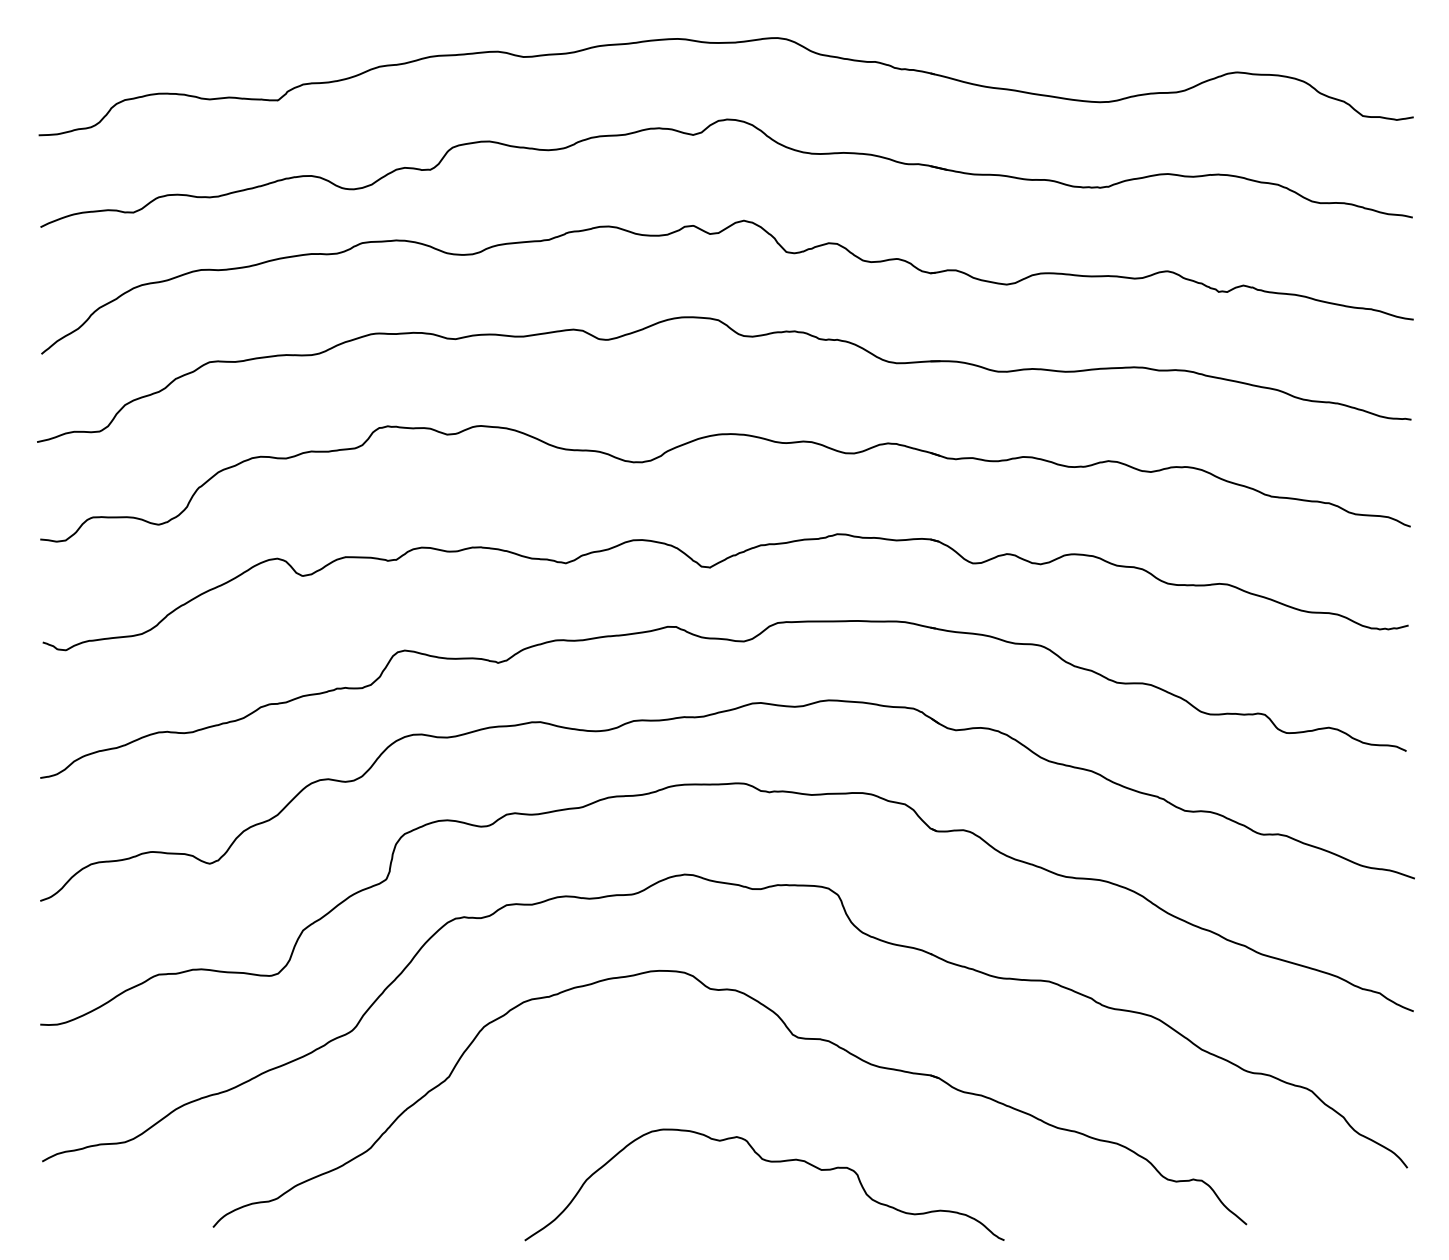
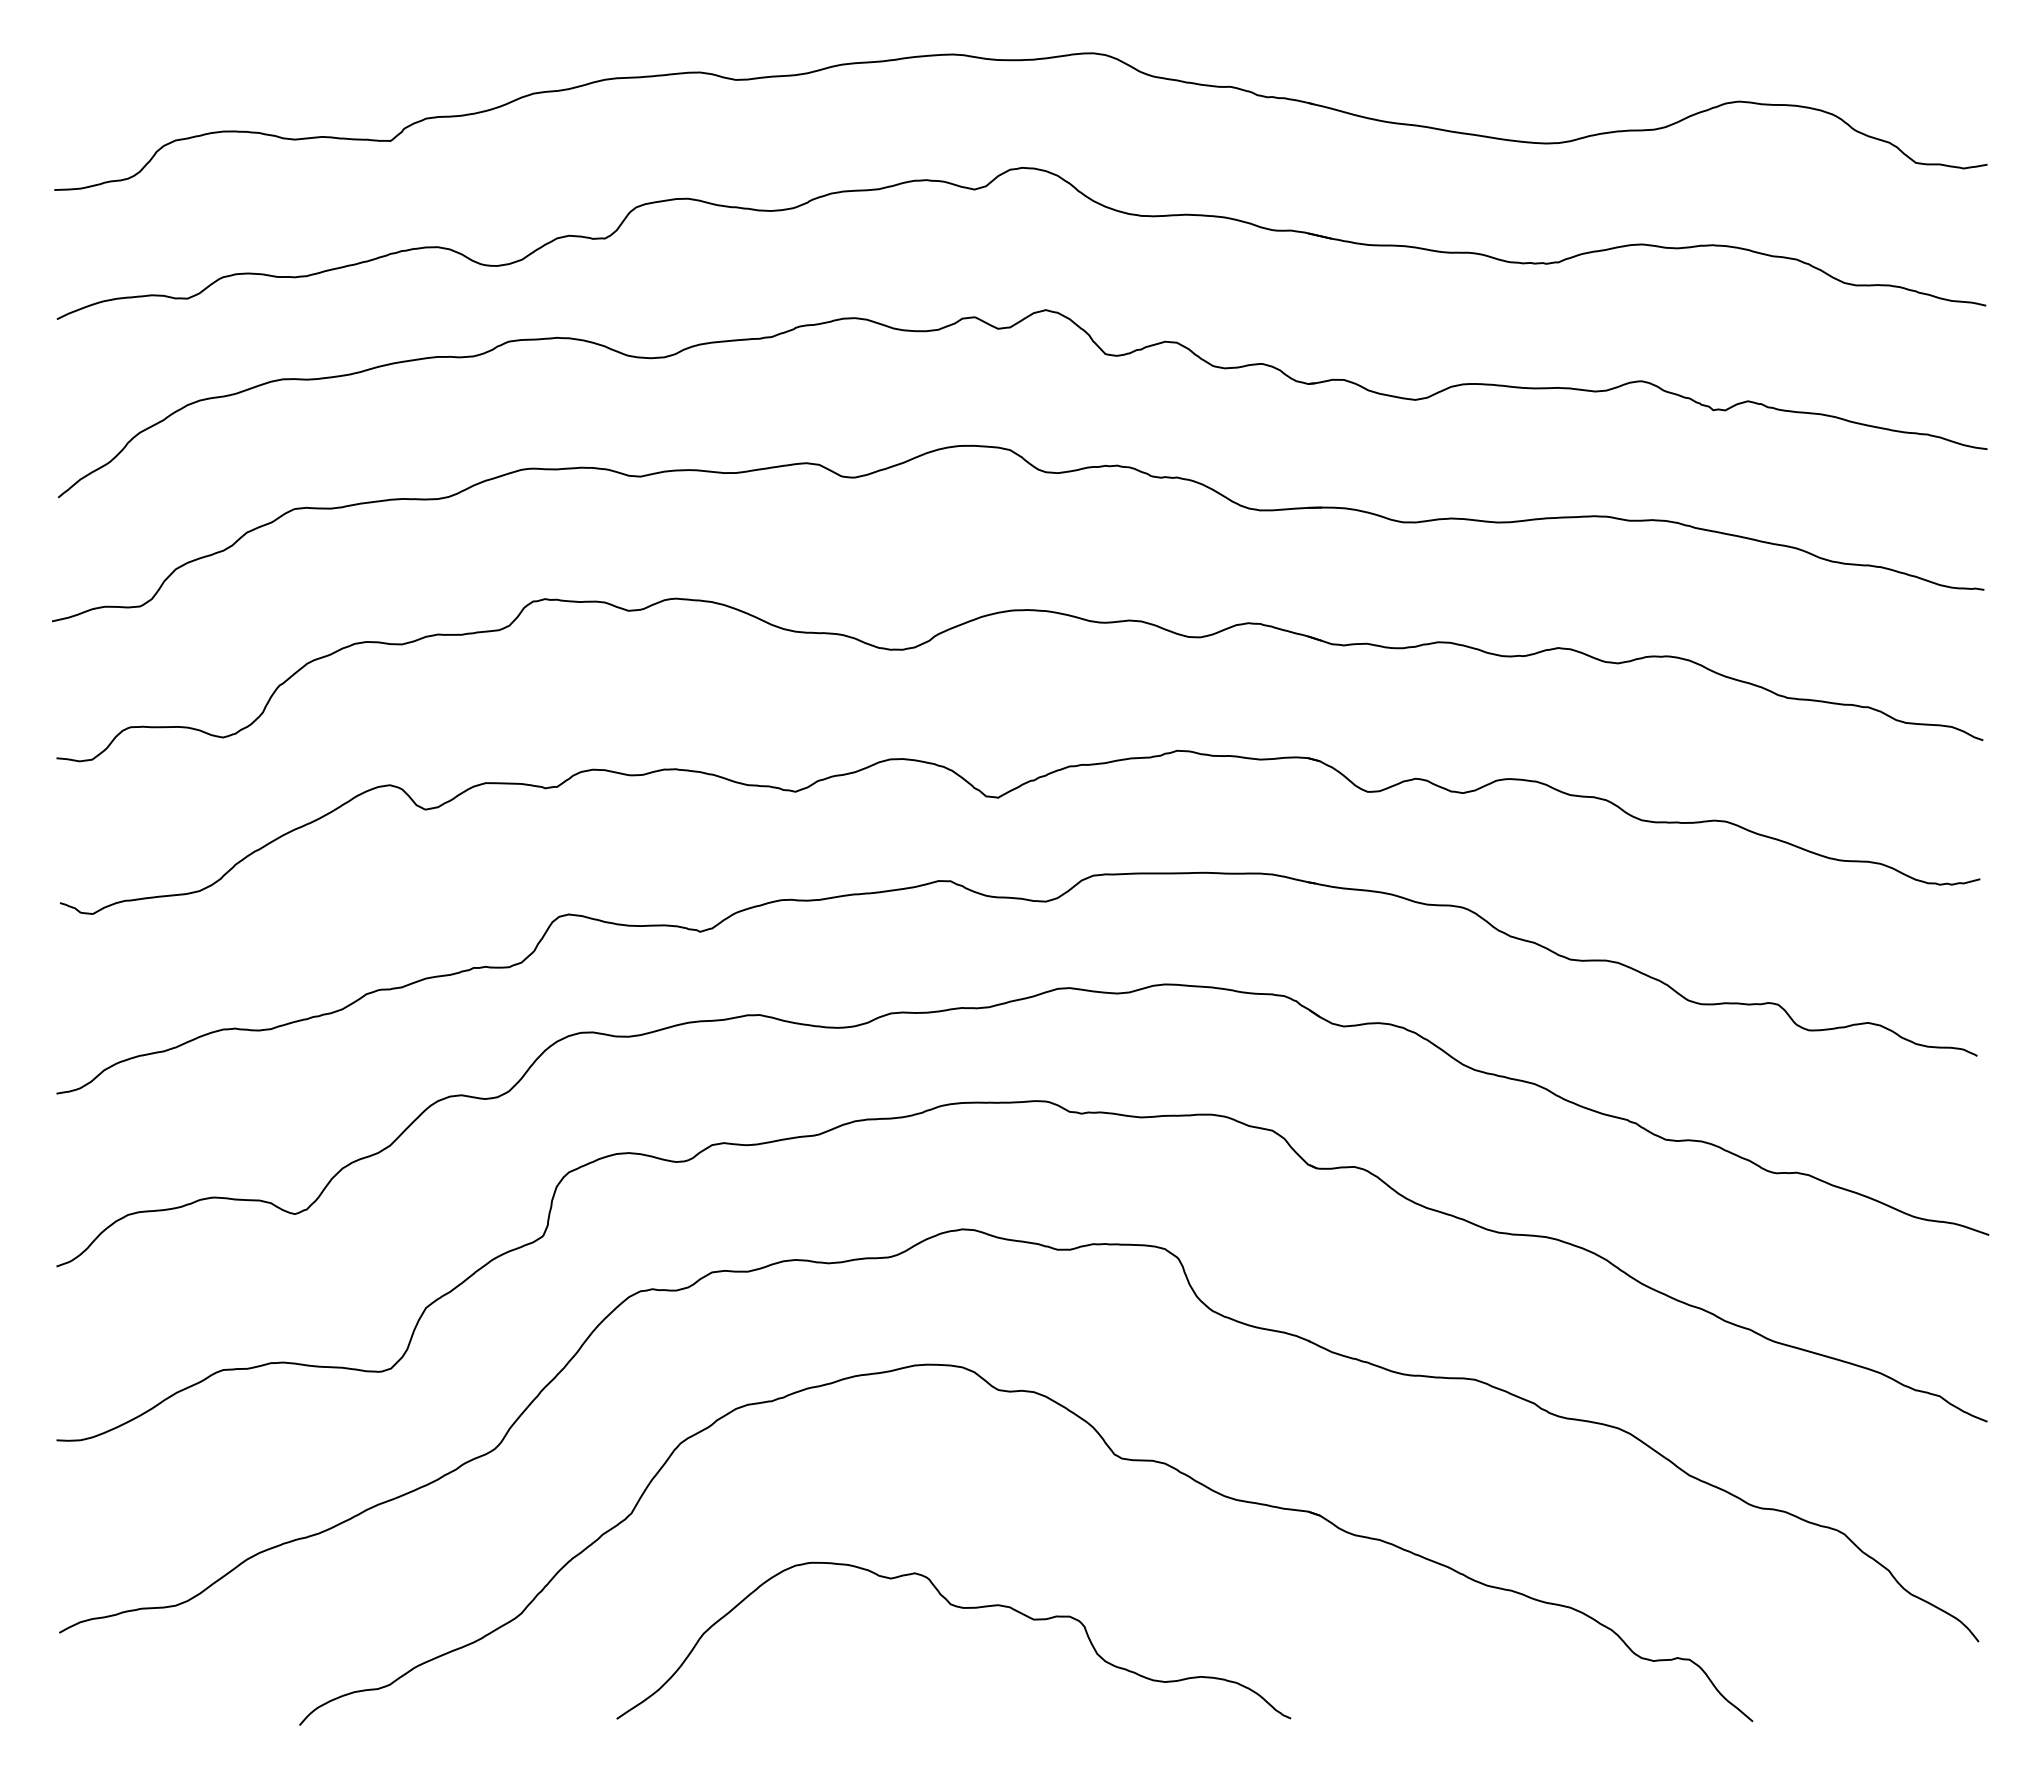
curve: (769, 1162) -> (960, 1608), moved

